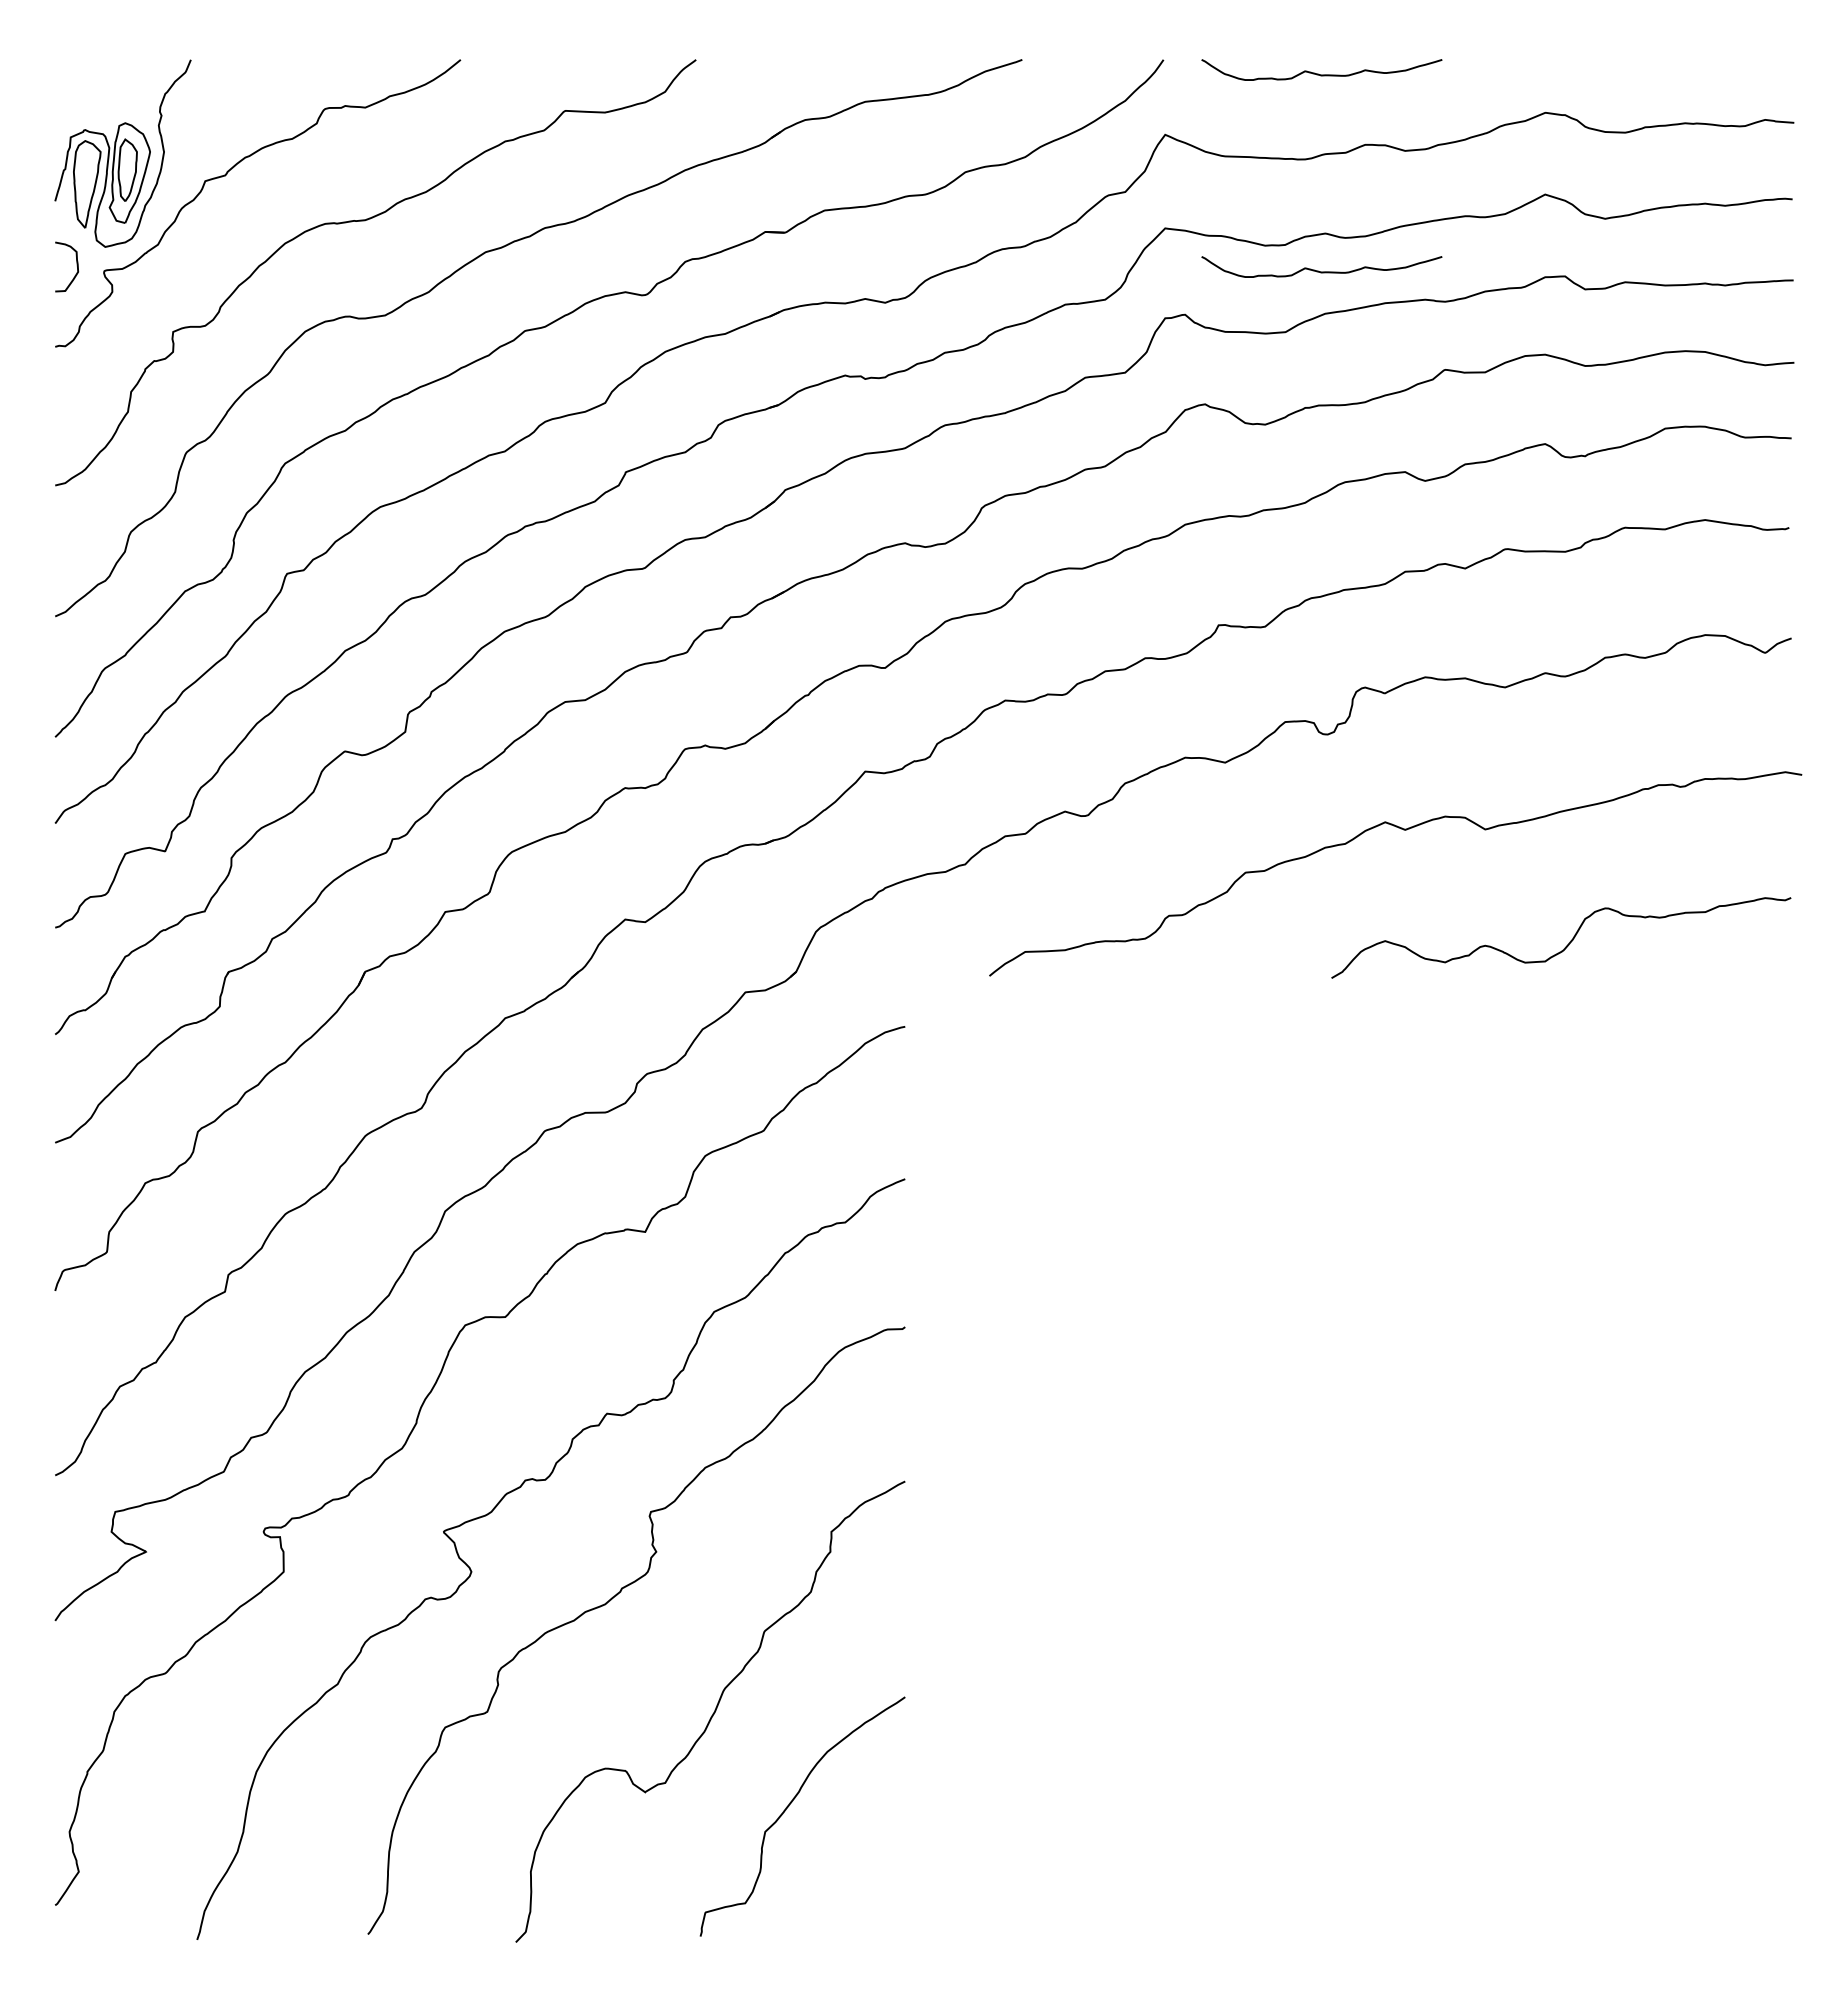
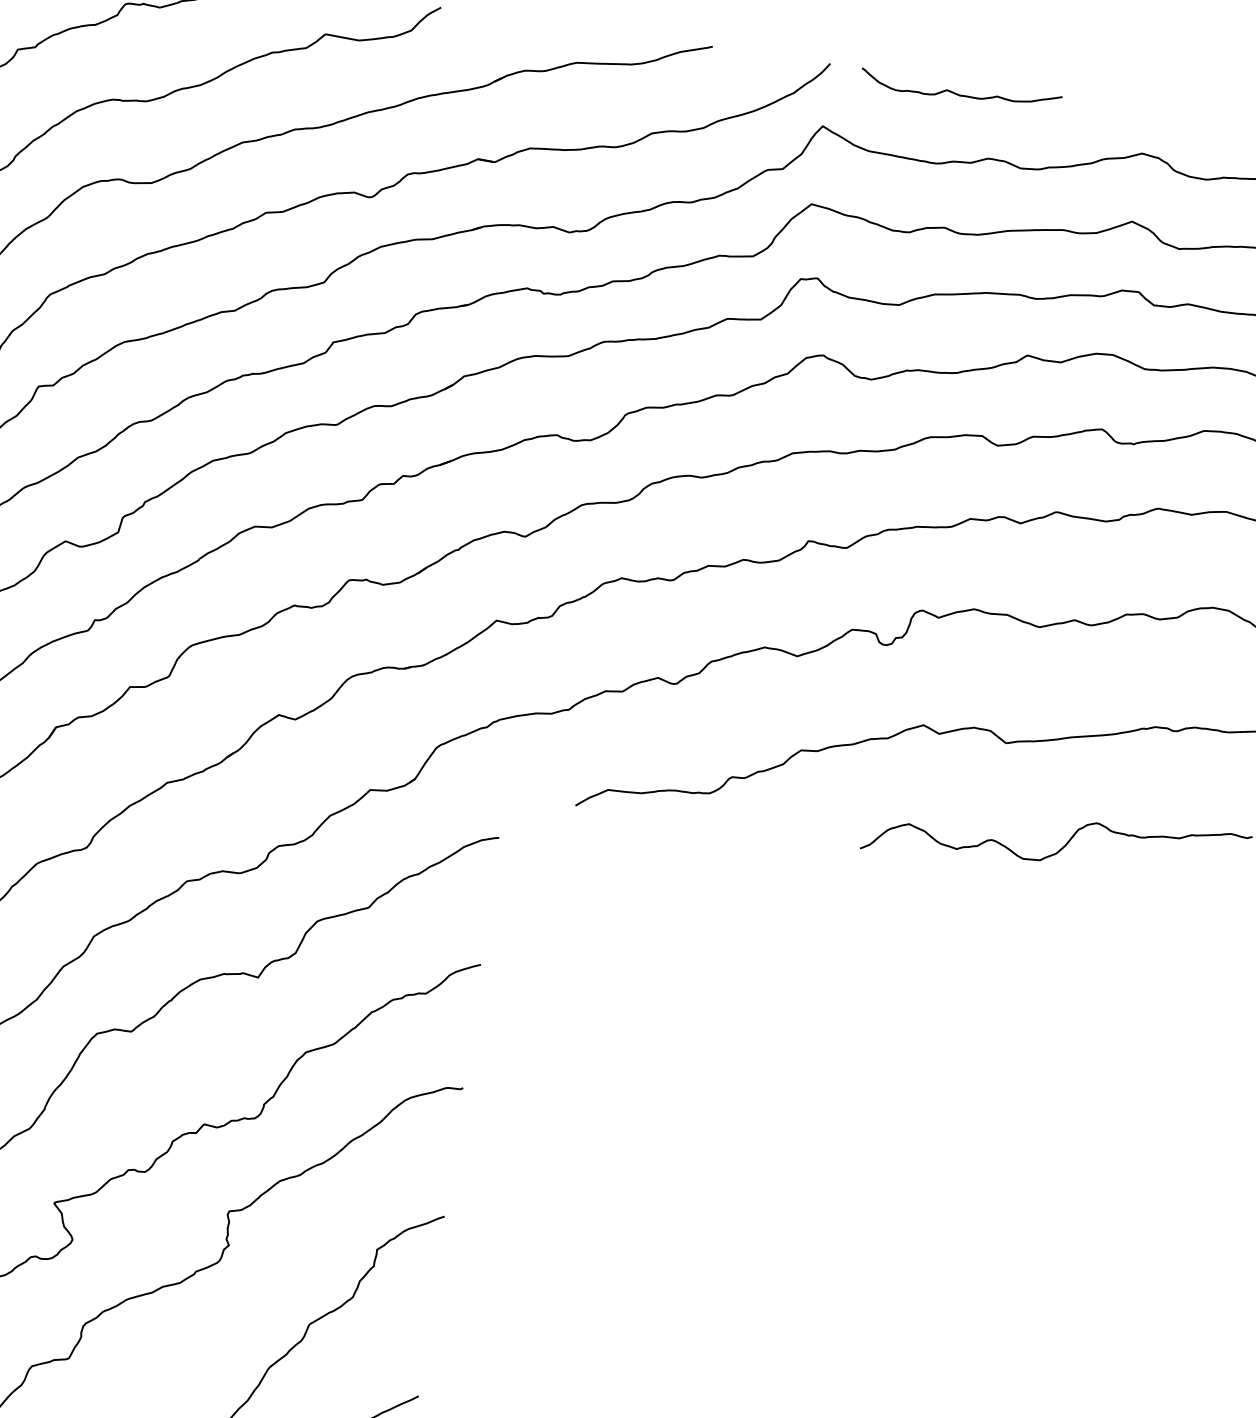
curve: (1318, 270) -> (934, 257), removed

